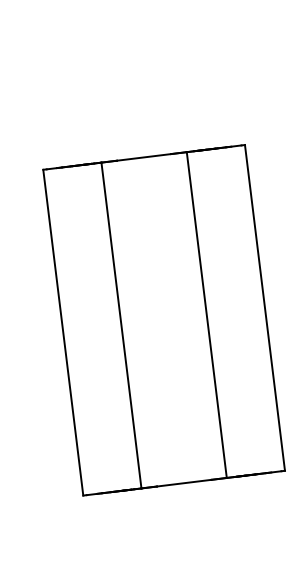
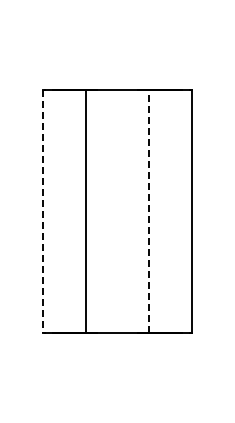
line: (207, 315) -> (149, 211), solid -> dashed
line: (63, 332) -> (42, 211), solid -> dashed

